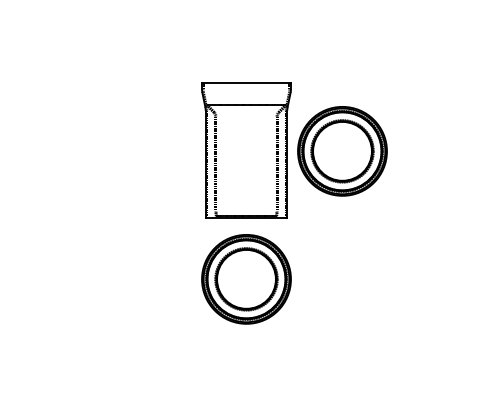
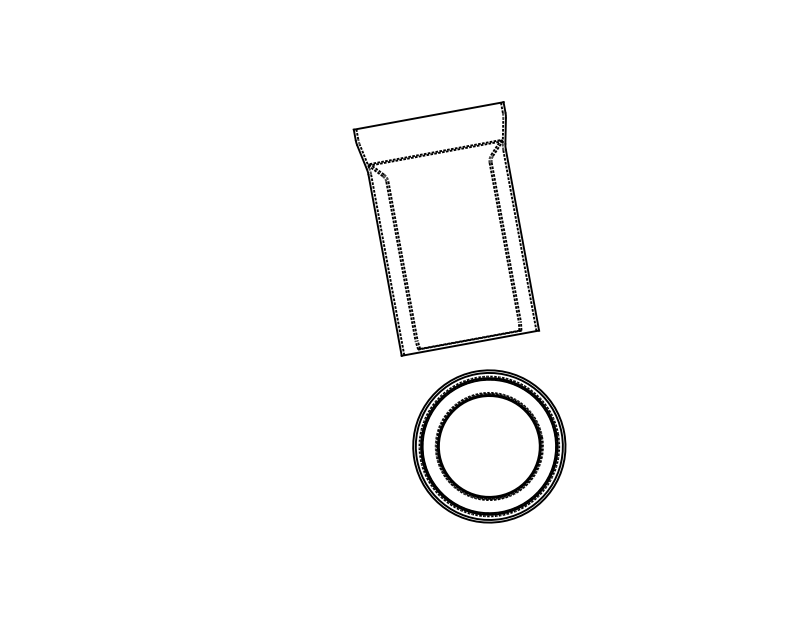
part: (342, 151) -> (611, 201), removed

